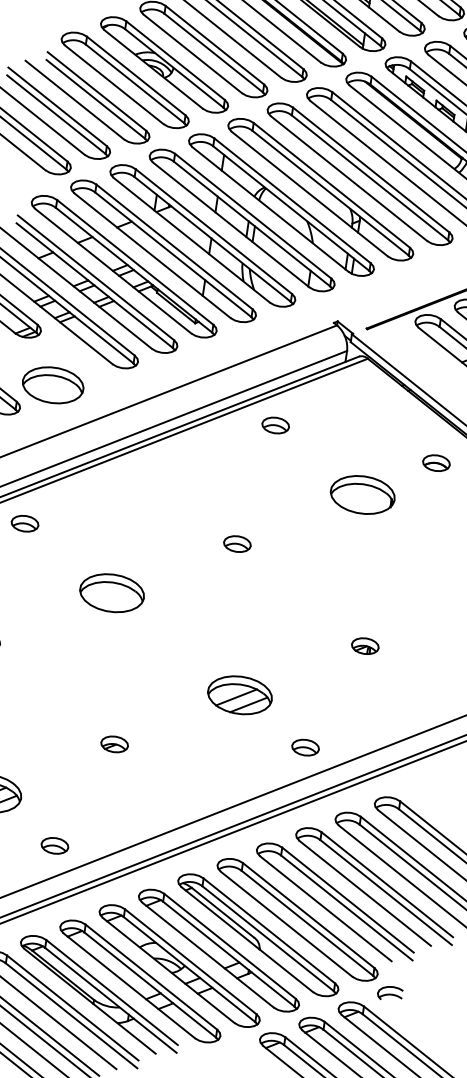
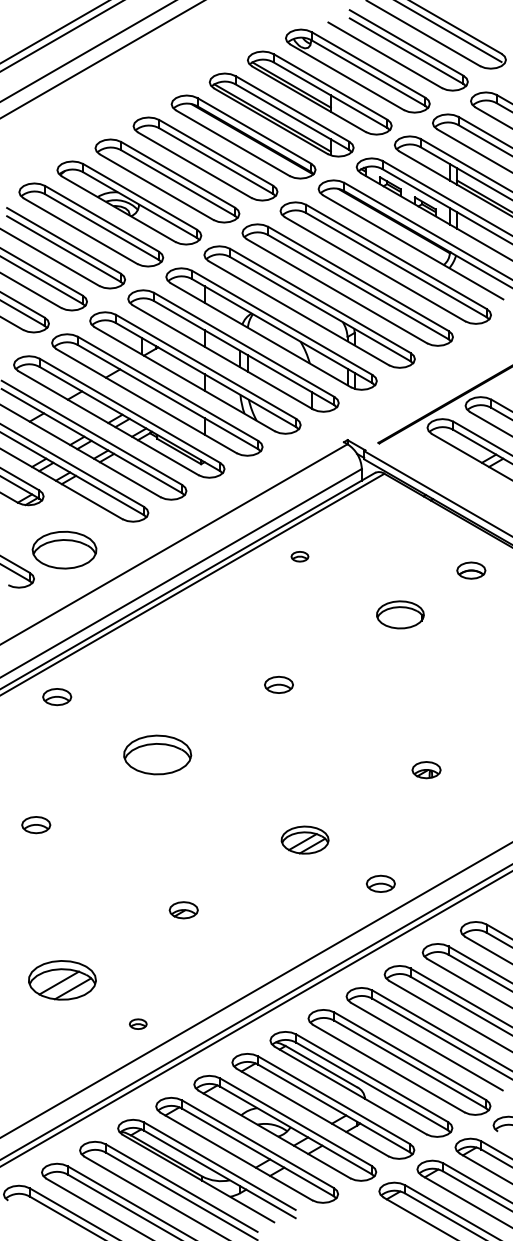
part: (275, 425) -> (299, 556), size x0.6
part: (362, 494) -> (400, 614), size x0.7
part: (239, 694) -> (304, 839), size x0.7
part: (55, 846) -> (138, 1024), size x0.6

